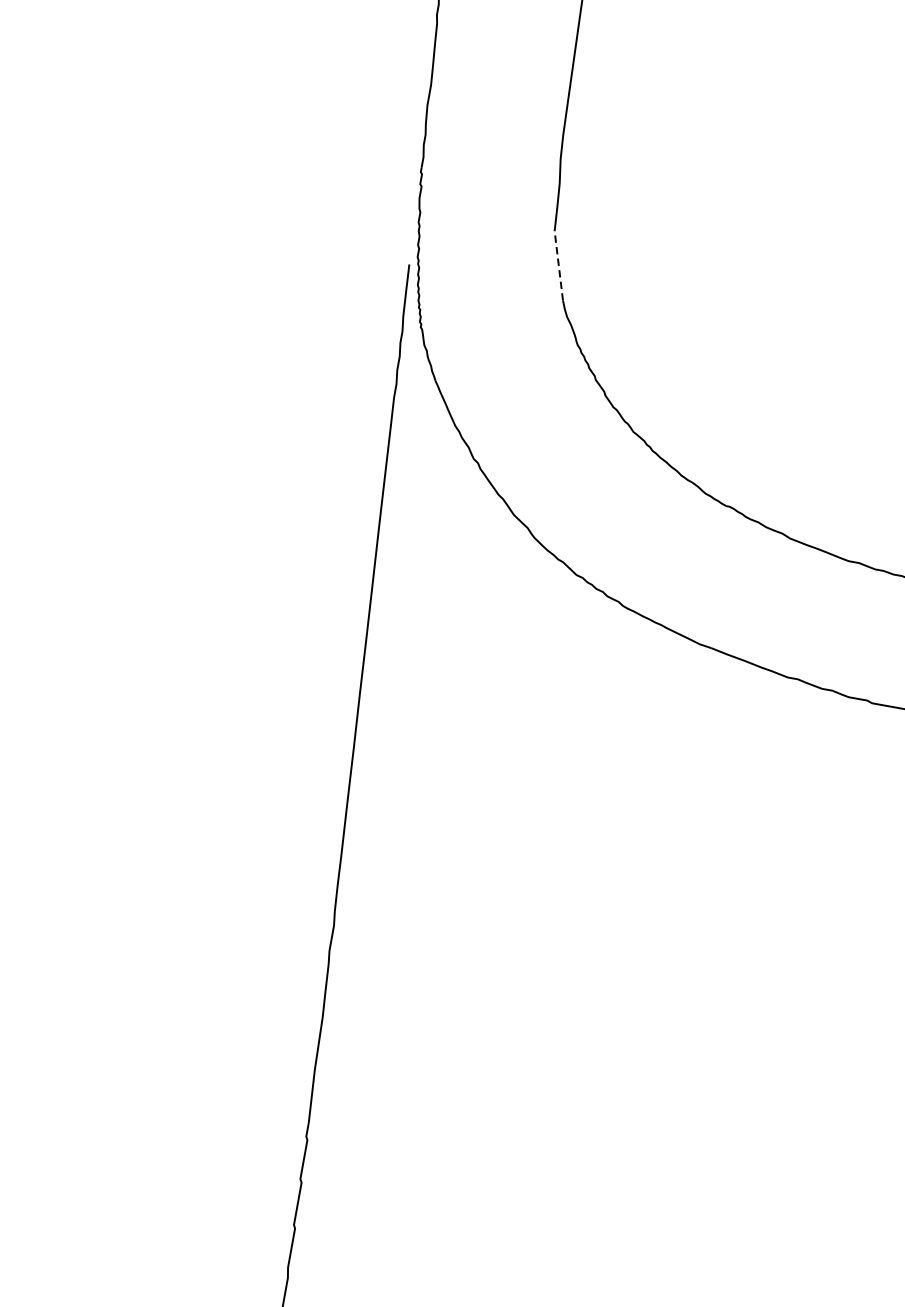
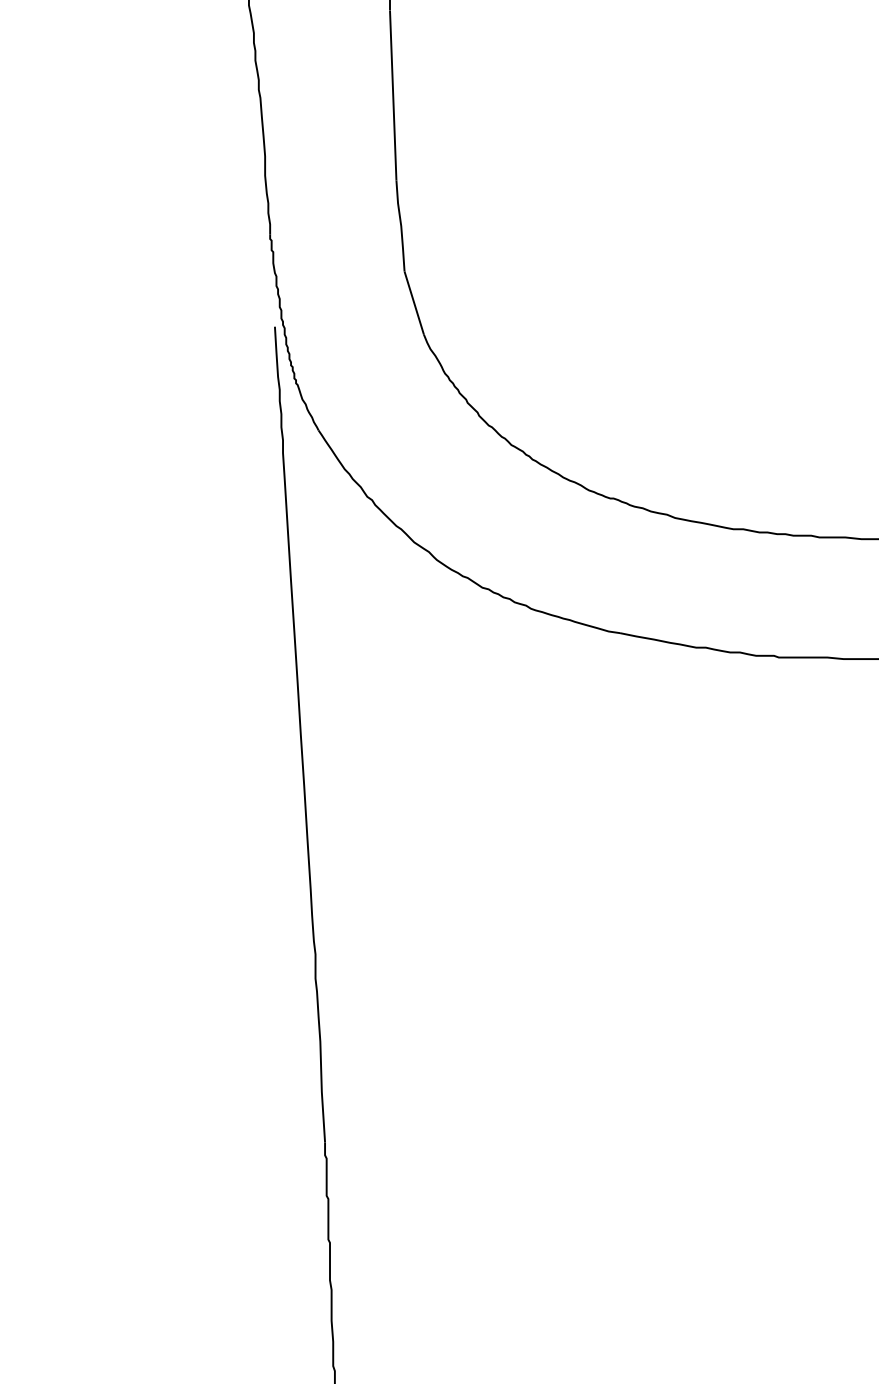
line: (559, 265) -> (414, 302), dashed -> solid

